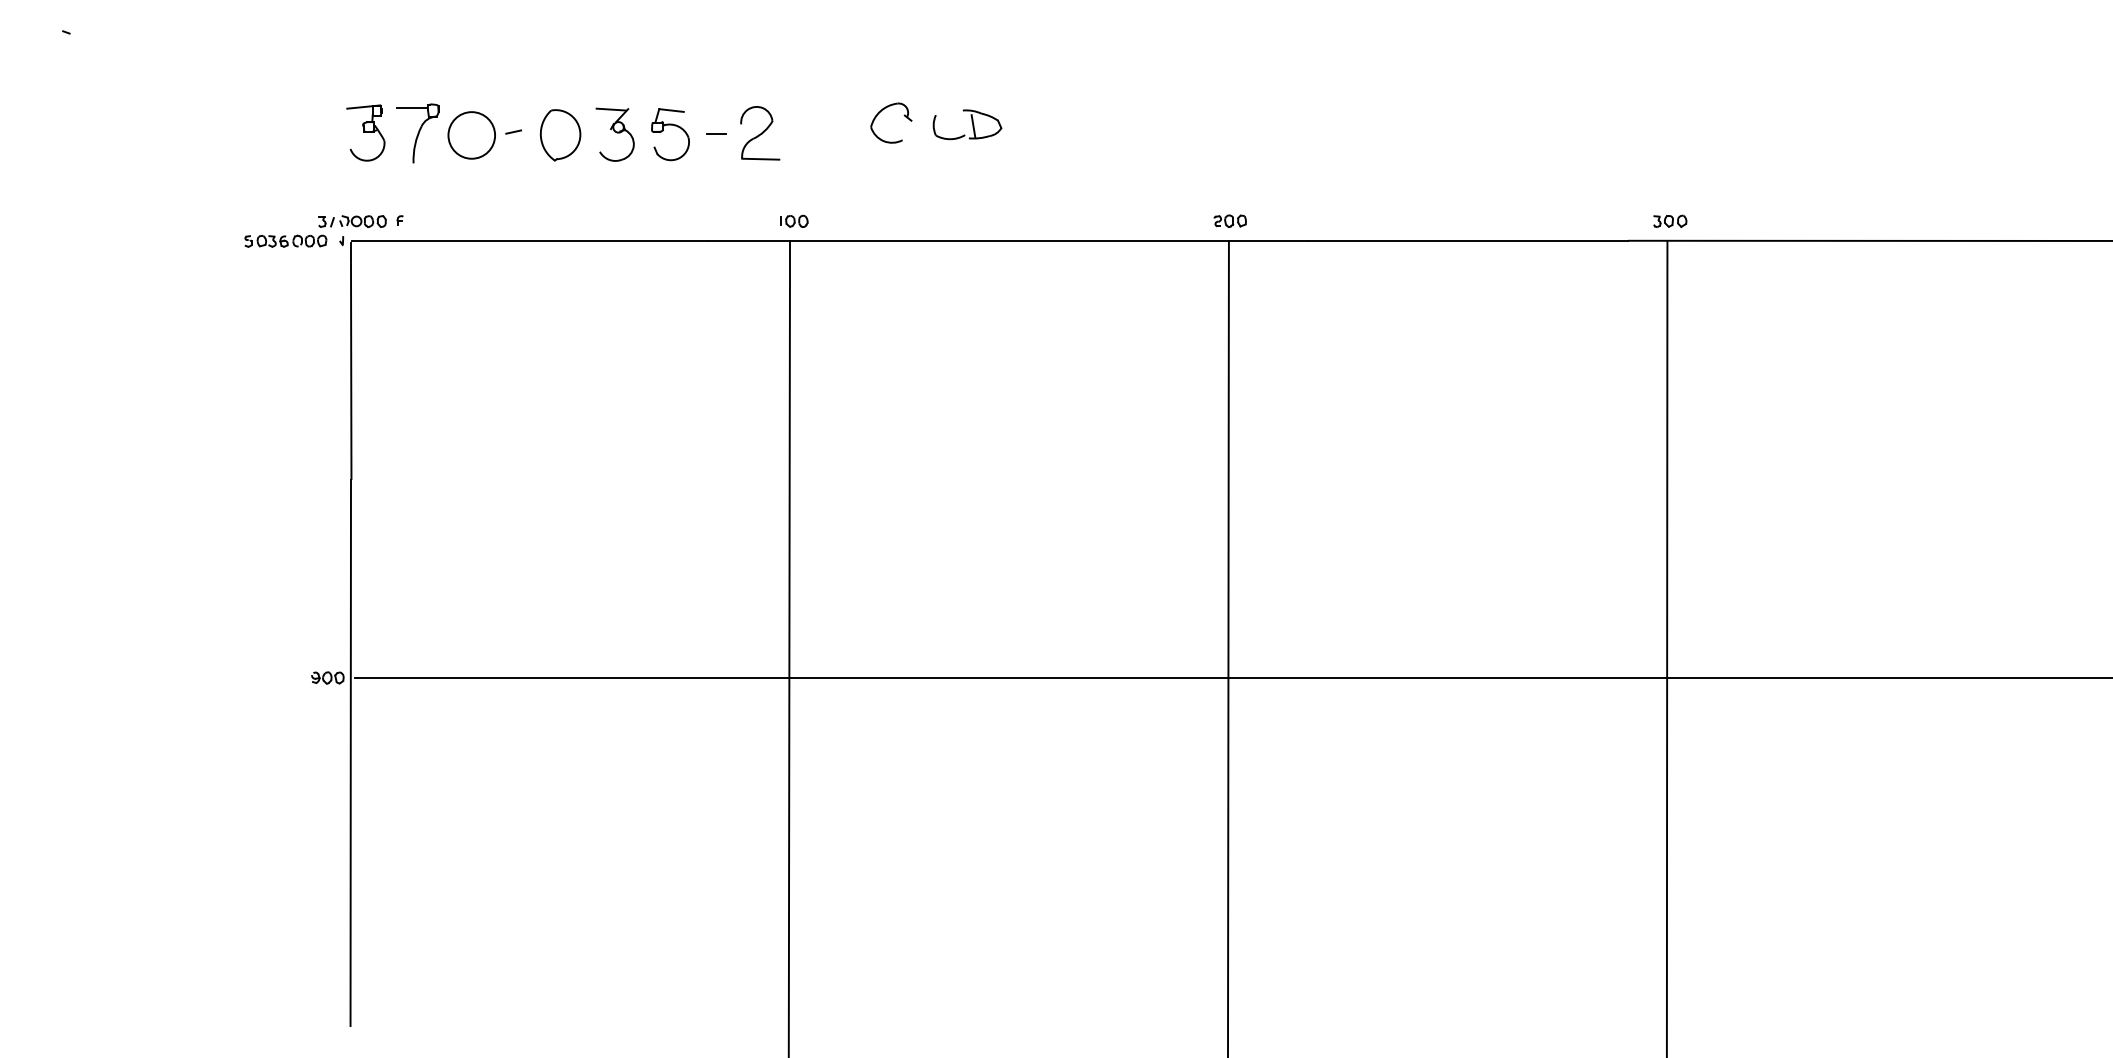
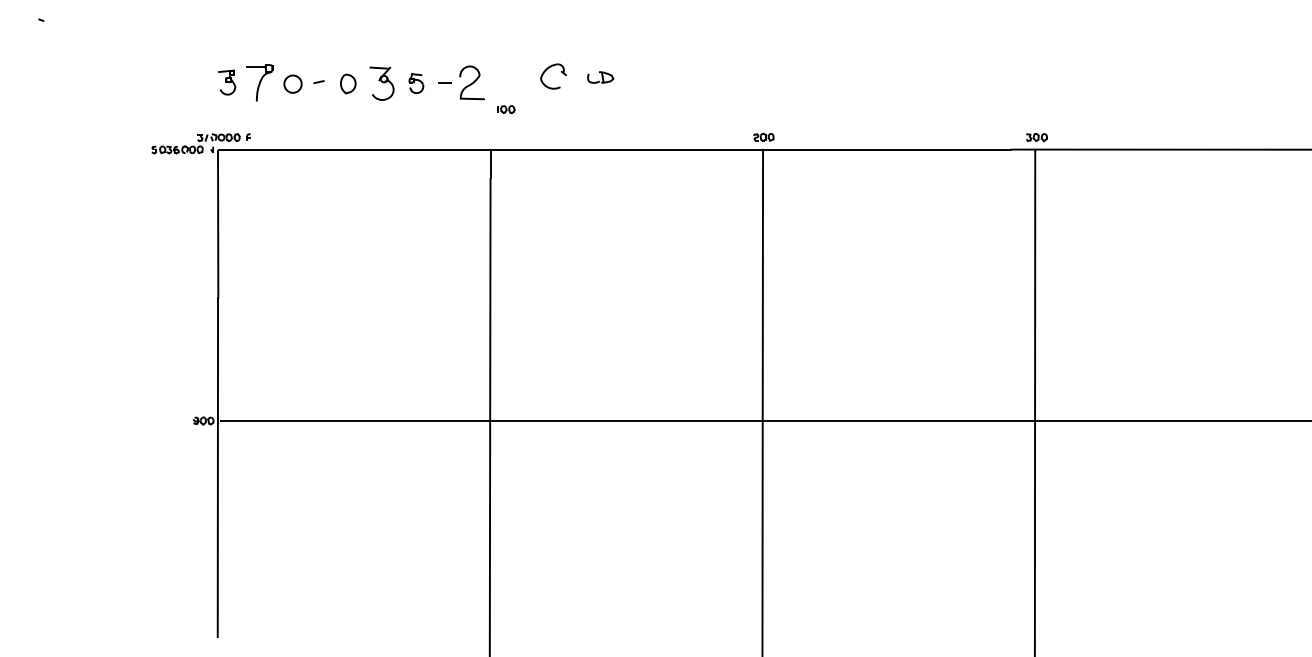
part: (967, 124) -> (600, 77), size x0.6
part: (364, 132) -> (226, 82), size x0.7
circle: (470, 134) -> (292, 83), size x0.6
part: (561, 134) -> (348, 83), size x0.6
part: (670, 134) -> (416, 83), size x0.6
part: (794, 221) -> (506, 109), moved

